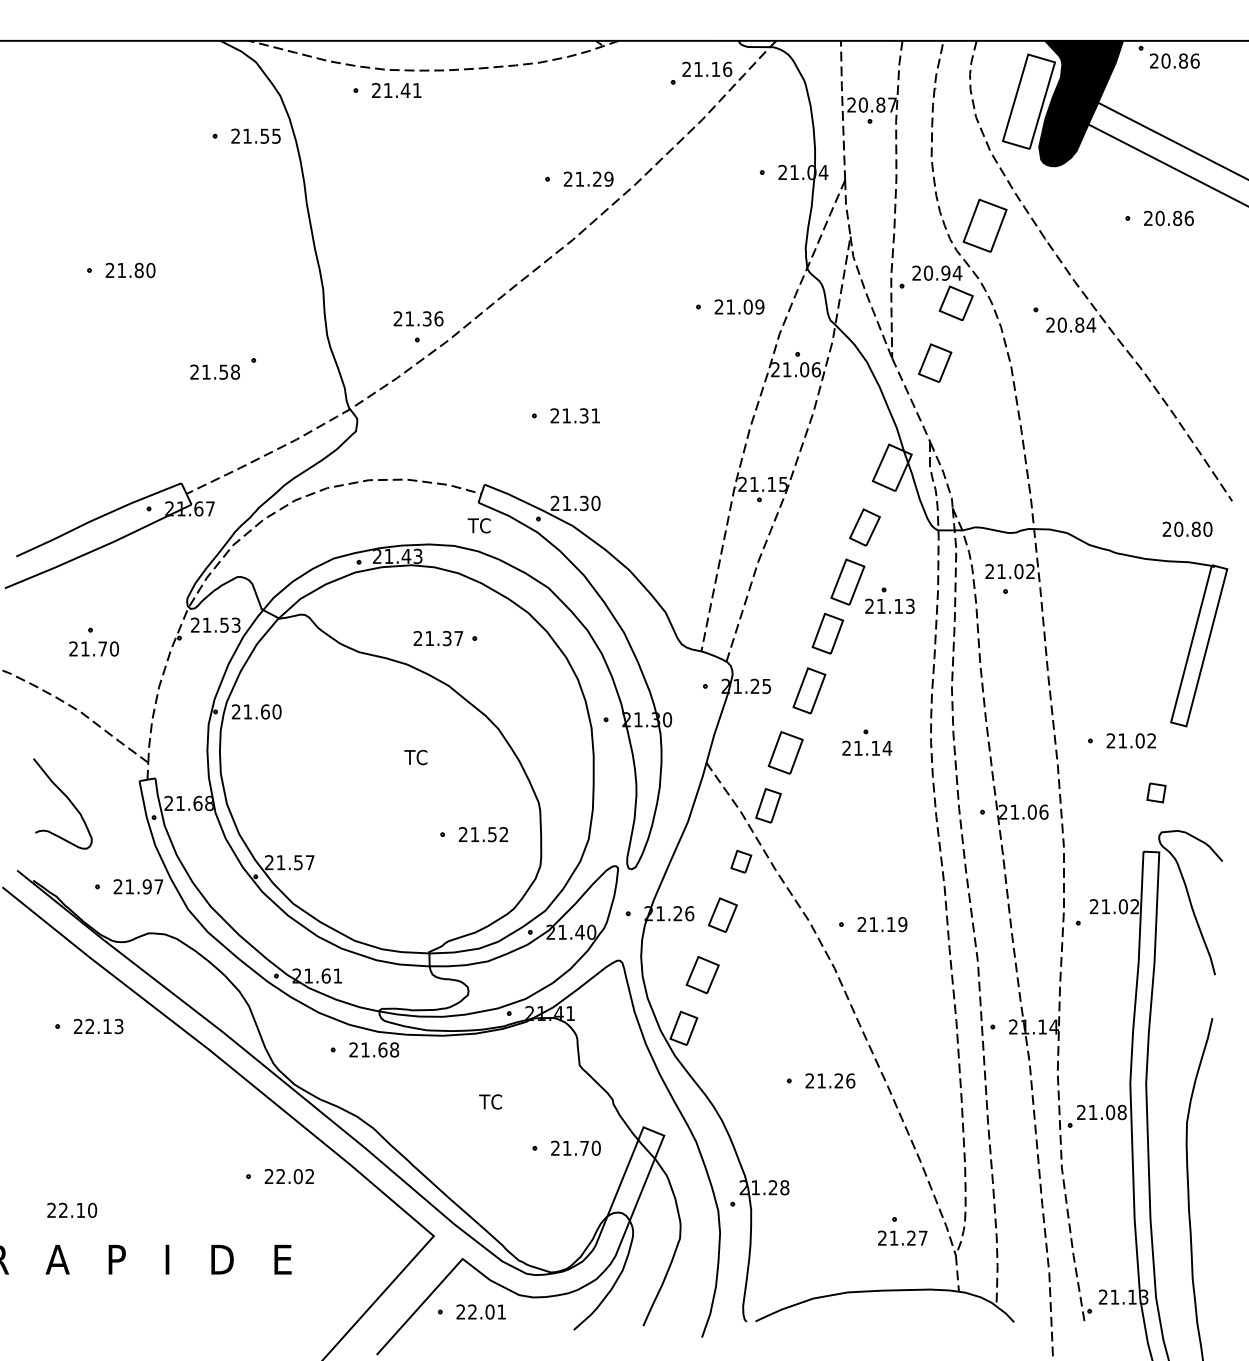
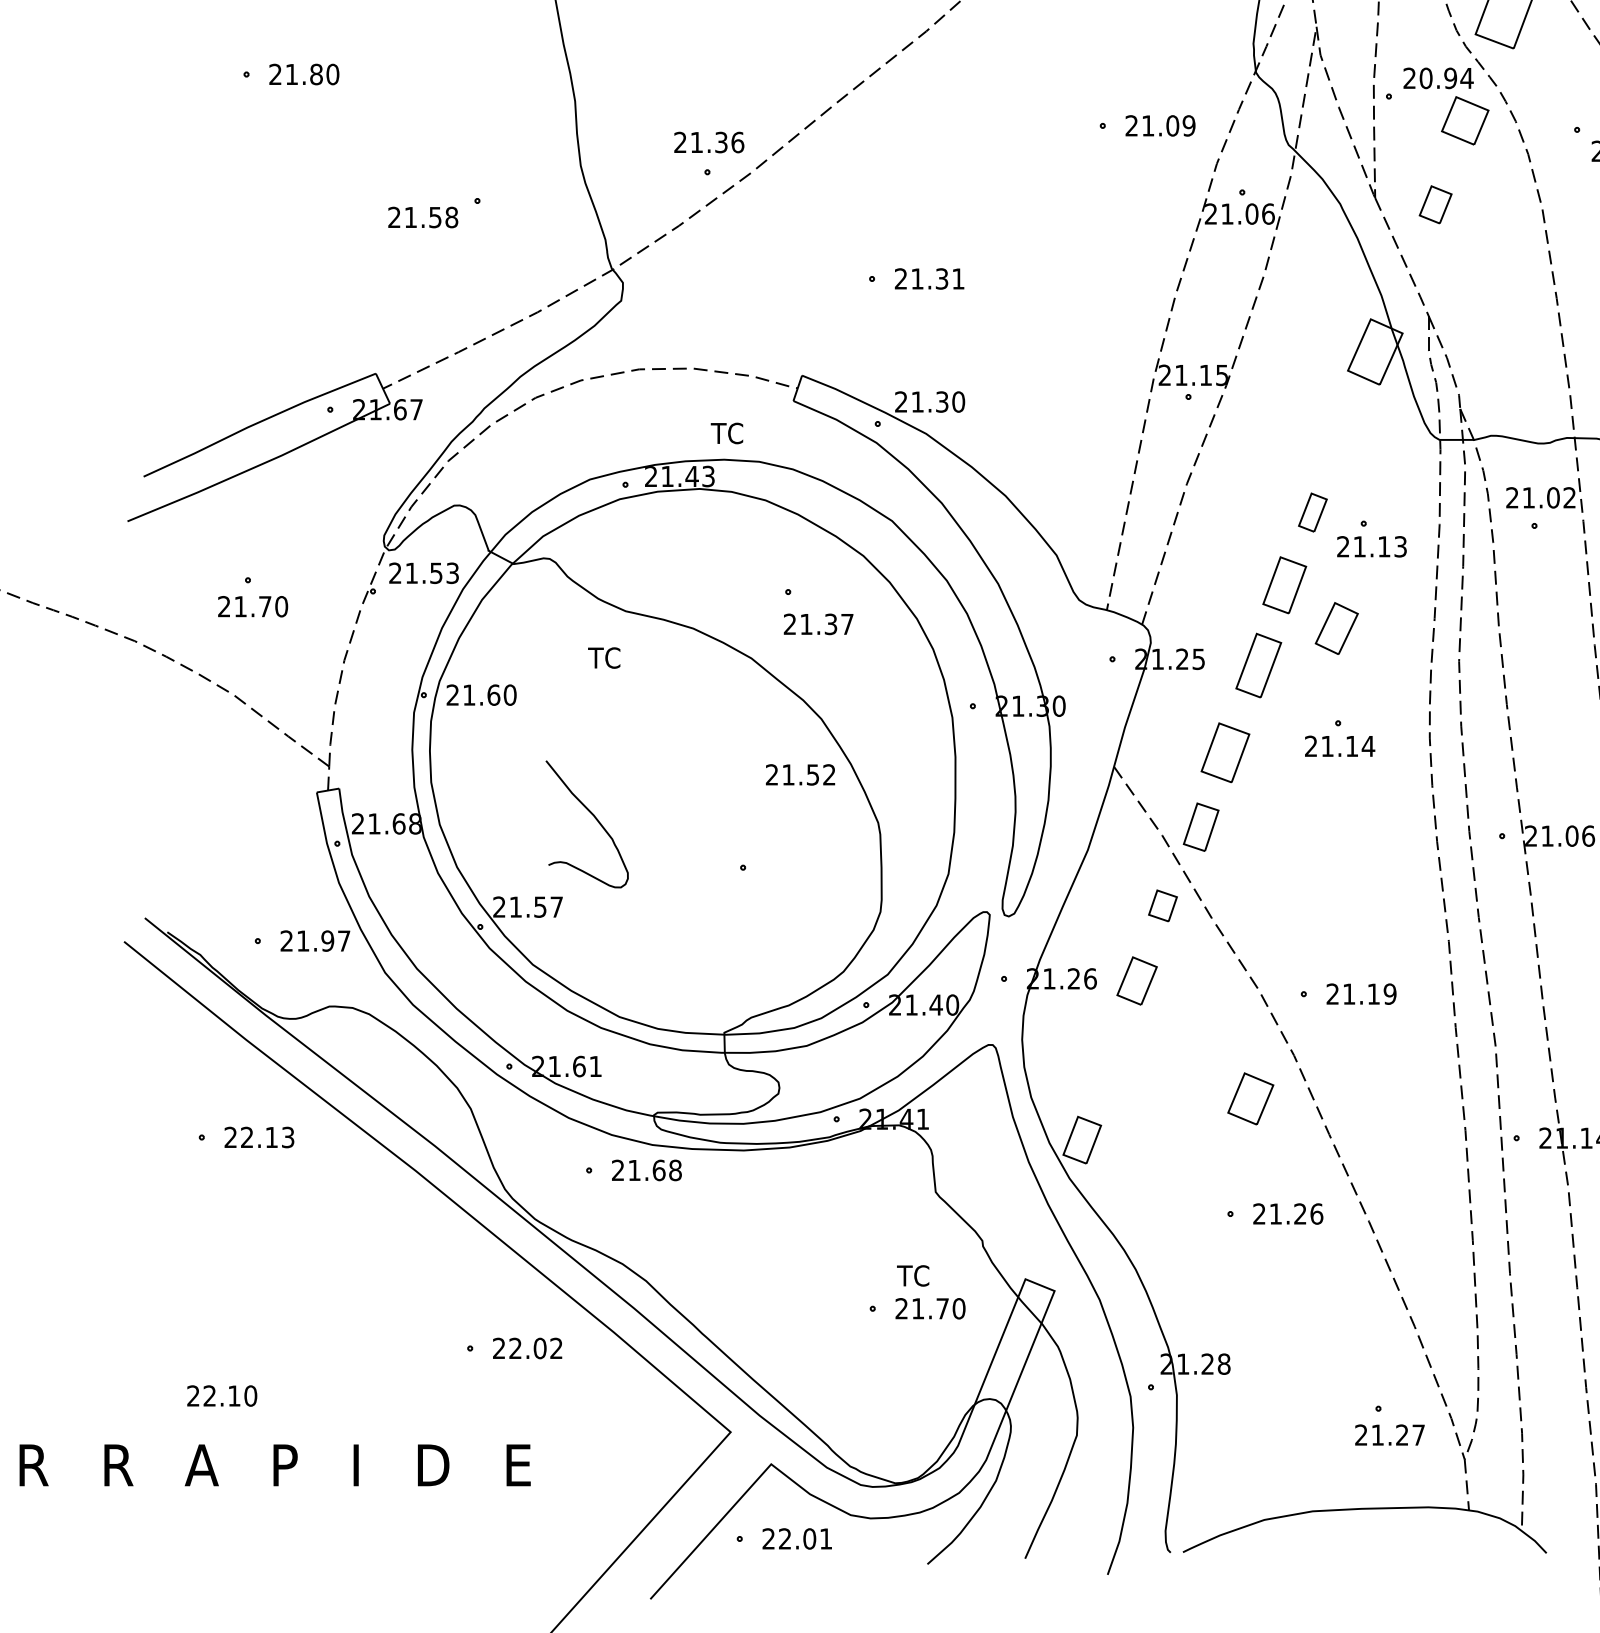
part: (935, 362) -> (1436, 203), size x0.7
text: (478, 525) -> (725, 433), moved
part: (864, 527) -> (1336, 628), moved
part: (847, 581) -> (1312, 511), size x0.6
text: (438, 638) -> (818, 624), moved
text: (415, 757) -> (603, 658), moved
curve: (67, 799) -> (593, 818), moved
text: (483, 834) -> (800, 774), moved
part: (702, 975) -> (1250, 1099), moved
text: (490, 1101) -> (912, 1275), moved

